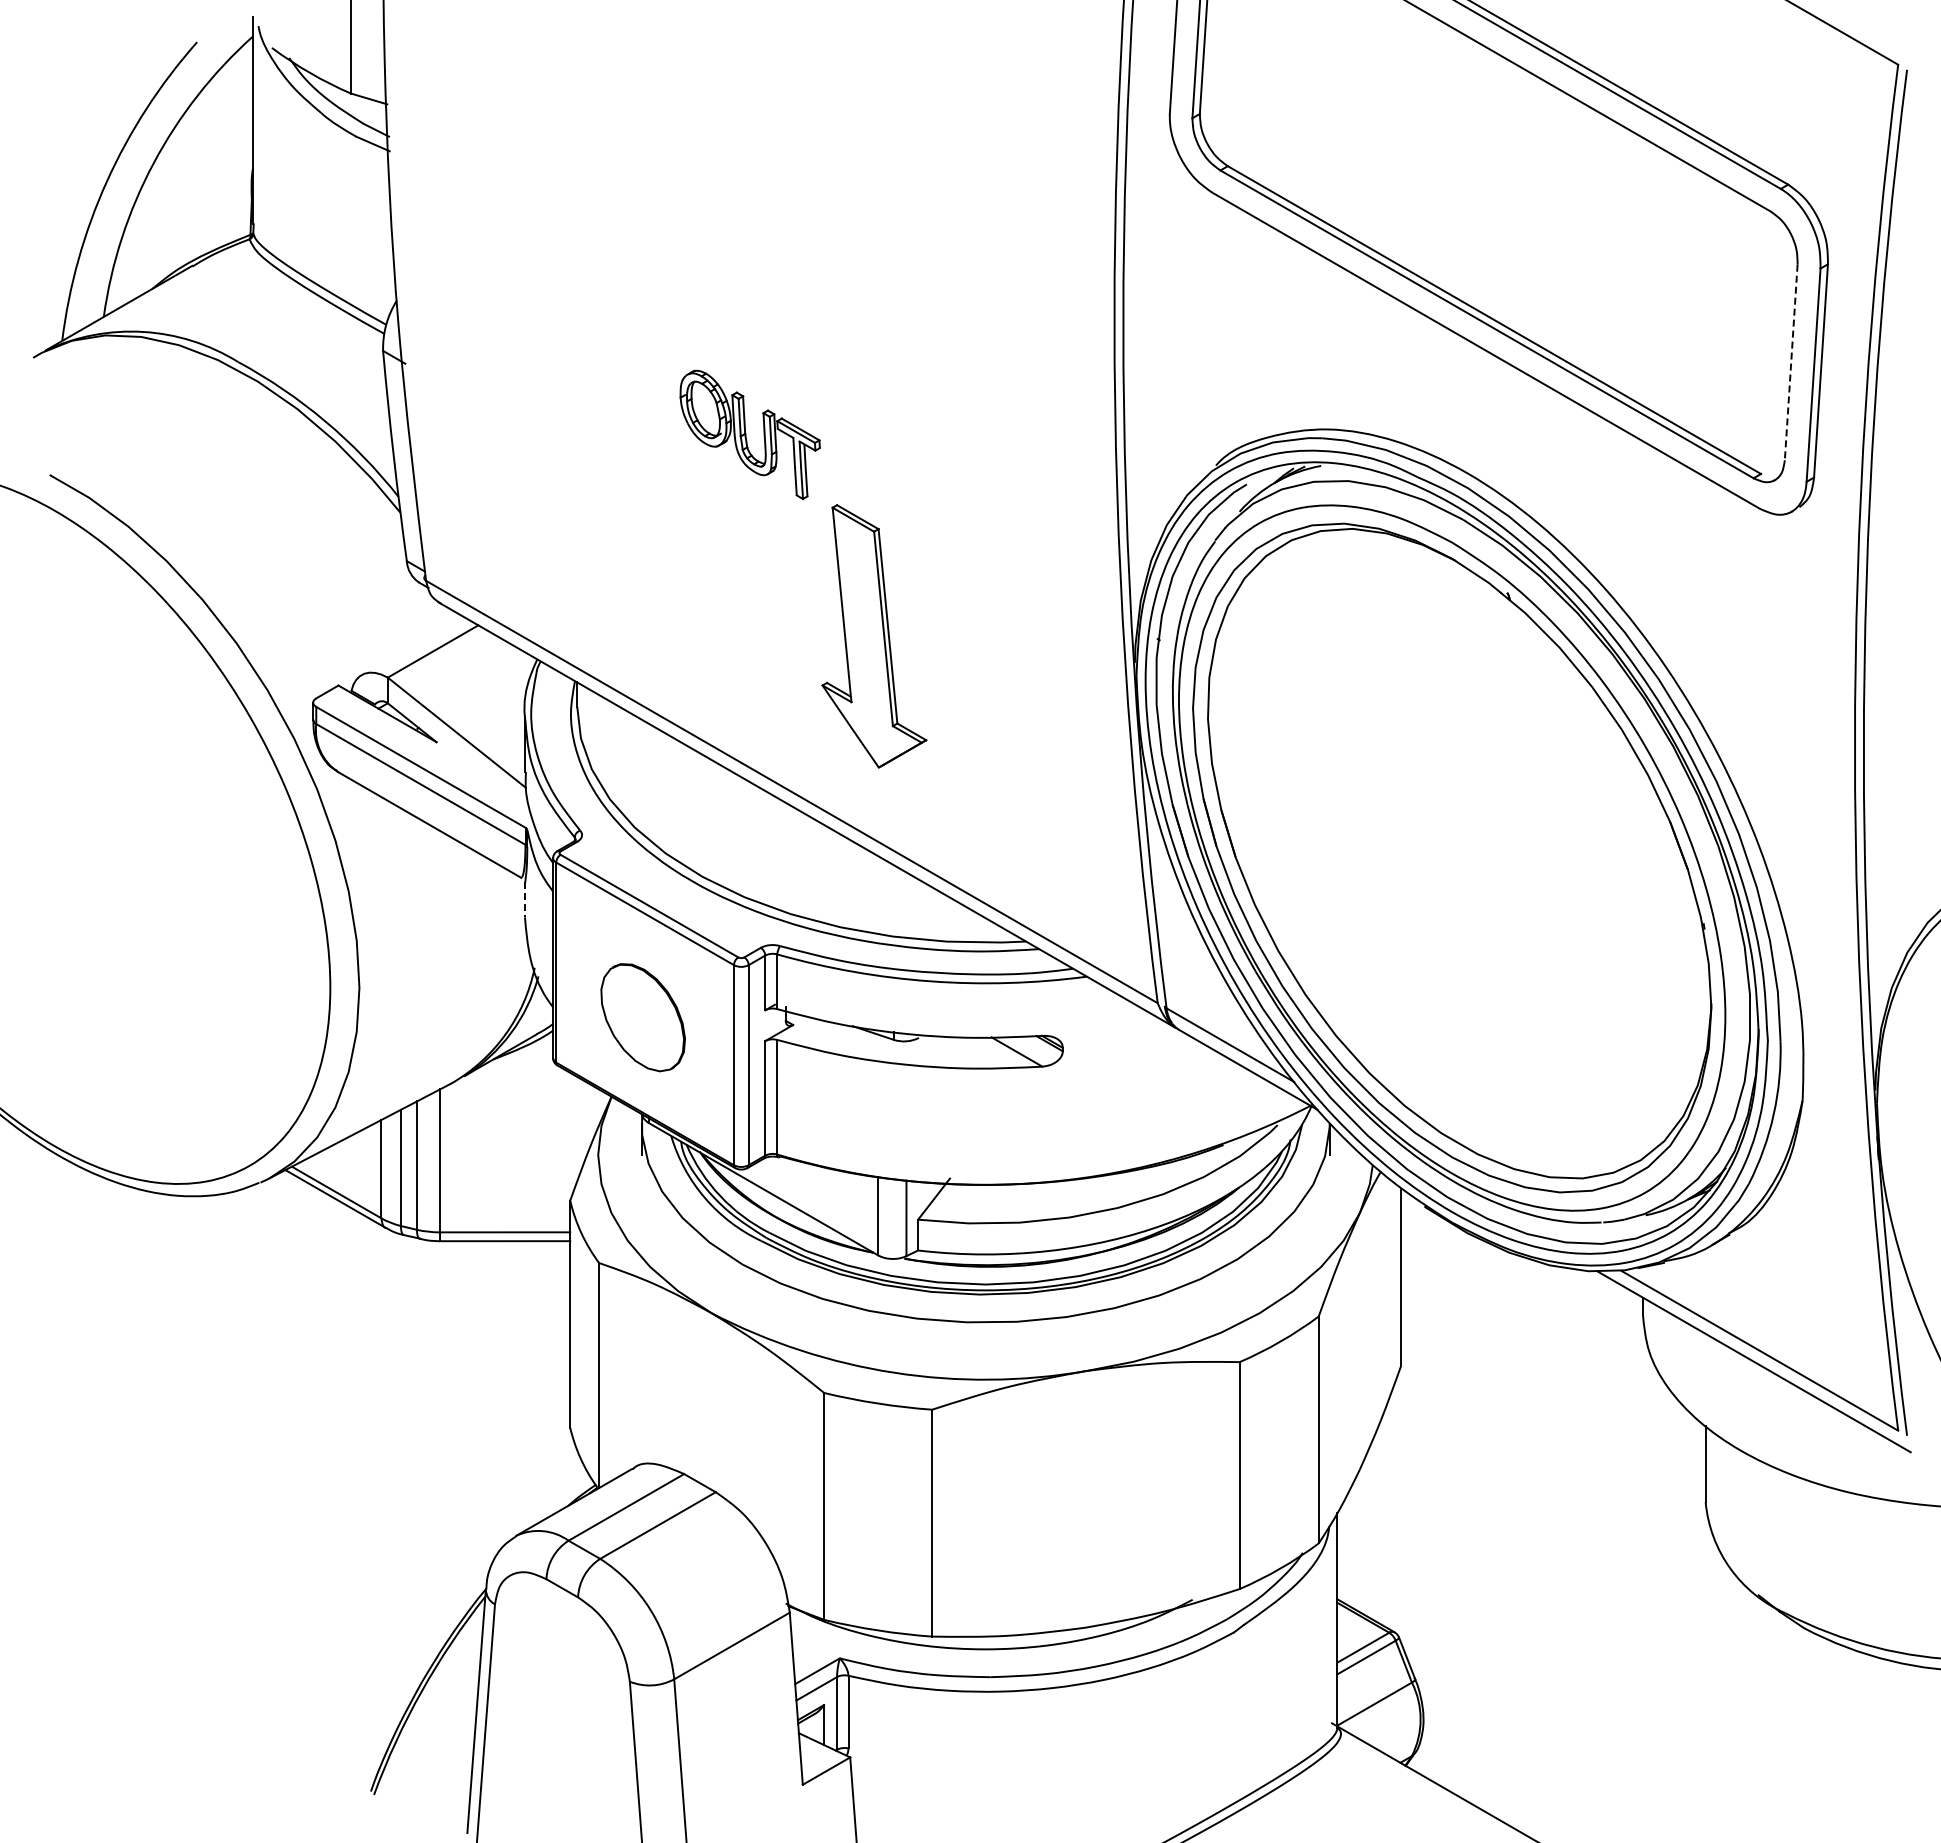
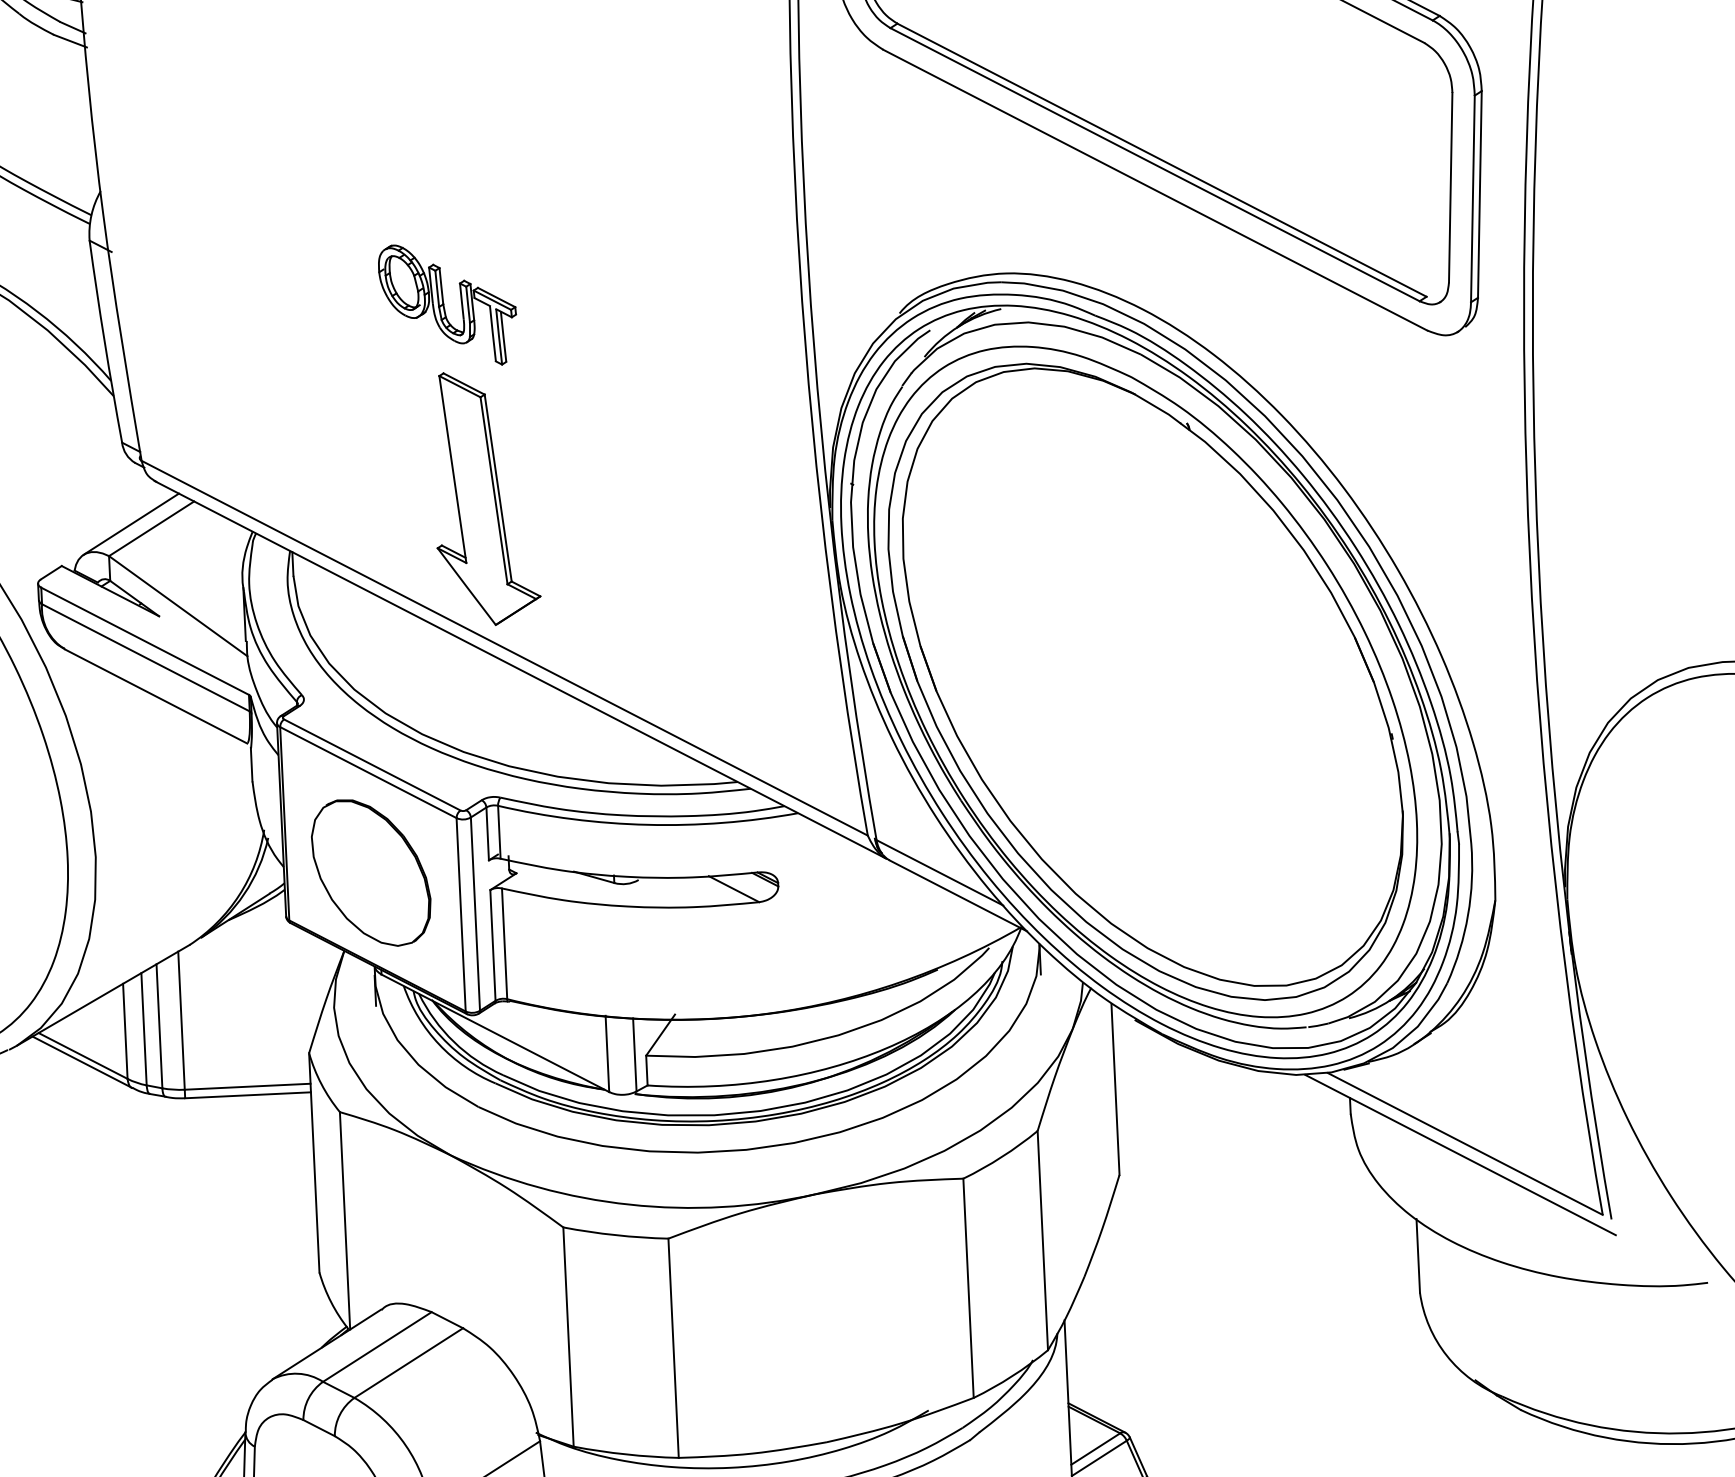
line: (1791, 362) -> (1450, 187), dashed -> solid
part: (874, 636) -> (485, 498), moved
line: (412, 645) -> (131, 523), added
line: (524, 900) -> (251, 765), dashed -> solid
part: (642, 1017) -> (370, 872), size x1.43

